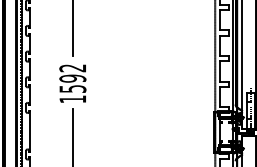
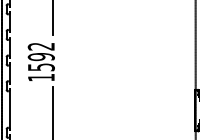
text: (72, 83) -> (41, 61), moved

